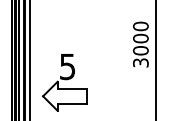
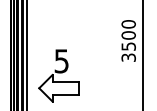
text: (140, 50) -> (128, 46), 3000 -> 3500

